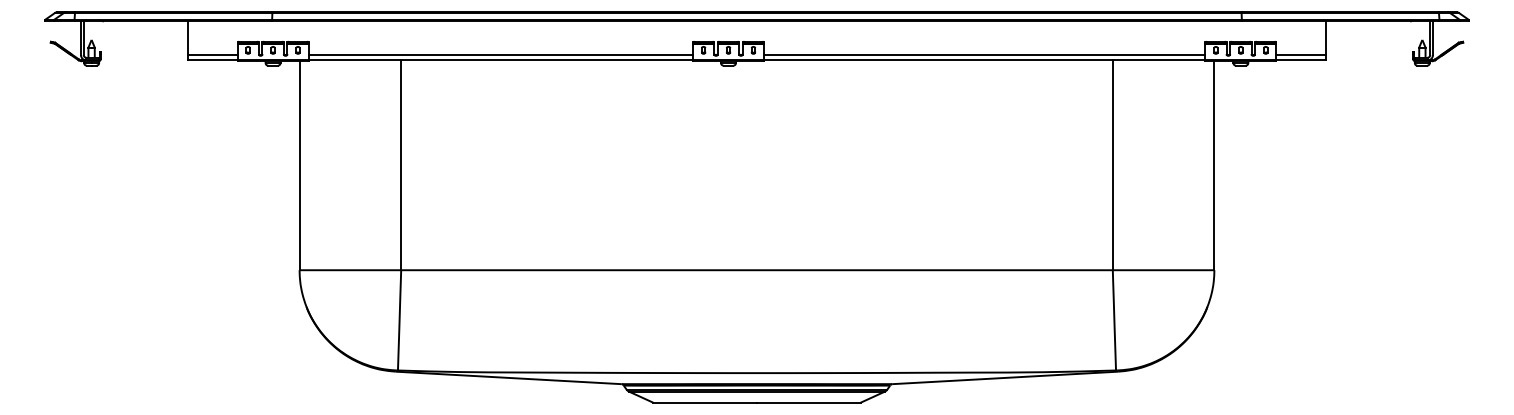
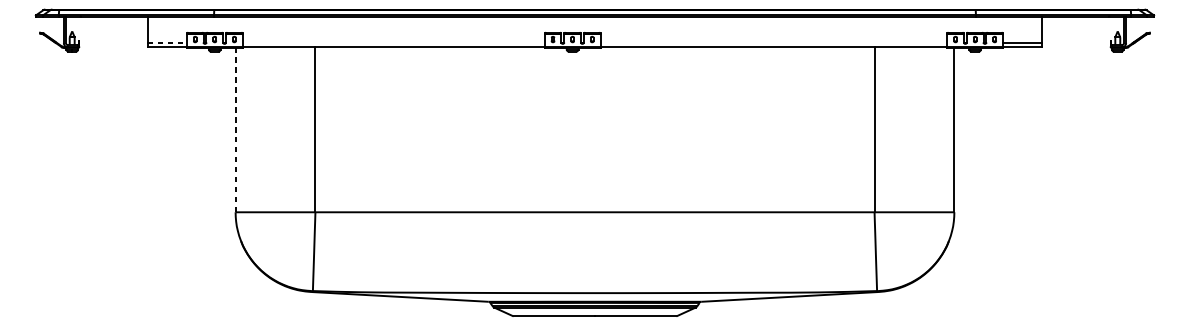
line: (212, 54) -> (167, 42), solid -> dashed
line: (500, 54) -> (393, 42), removed
line: (984, 54) -> (773, 42), removed
line: (299, 165) -> (235, 130), solid -> dashed

